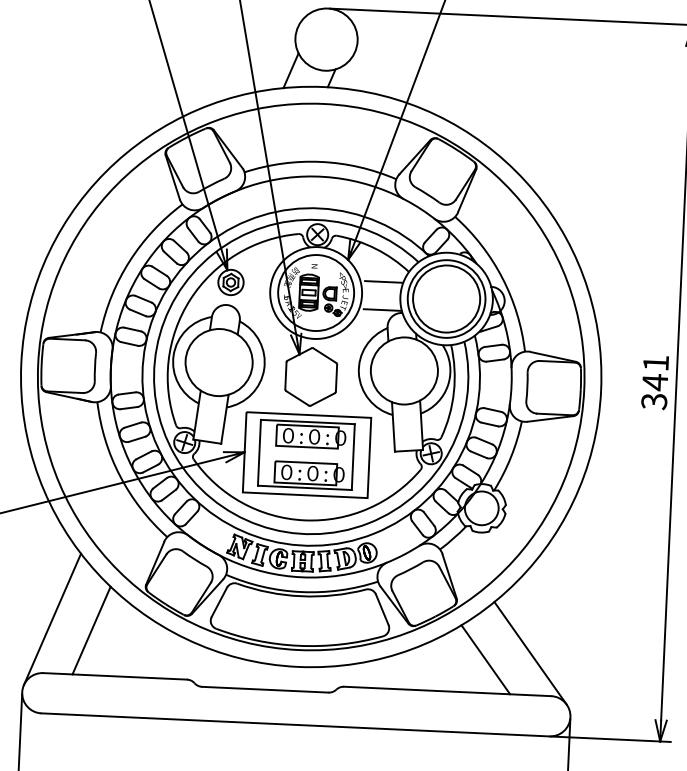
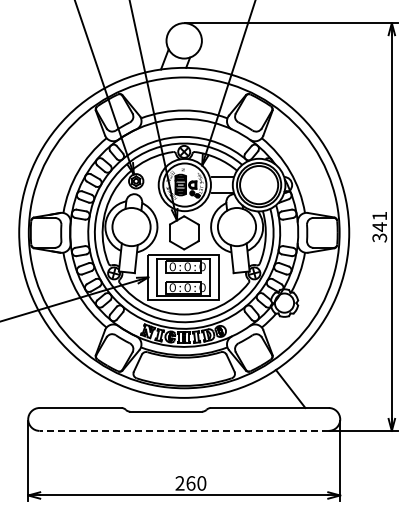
line: (52, 619) -> (43, 377), removed
line: (90, 630) -> (65, 382), removed
line: (529, 653) -> (315, 384), removed
line: (295, 724) -> (184, 430), solid -> dashed

